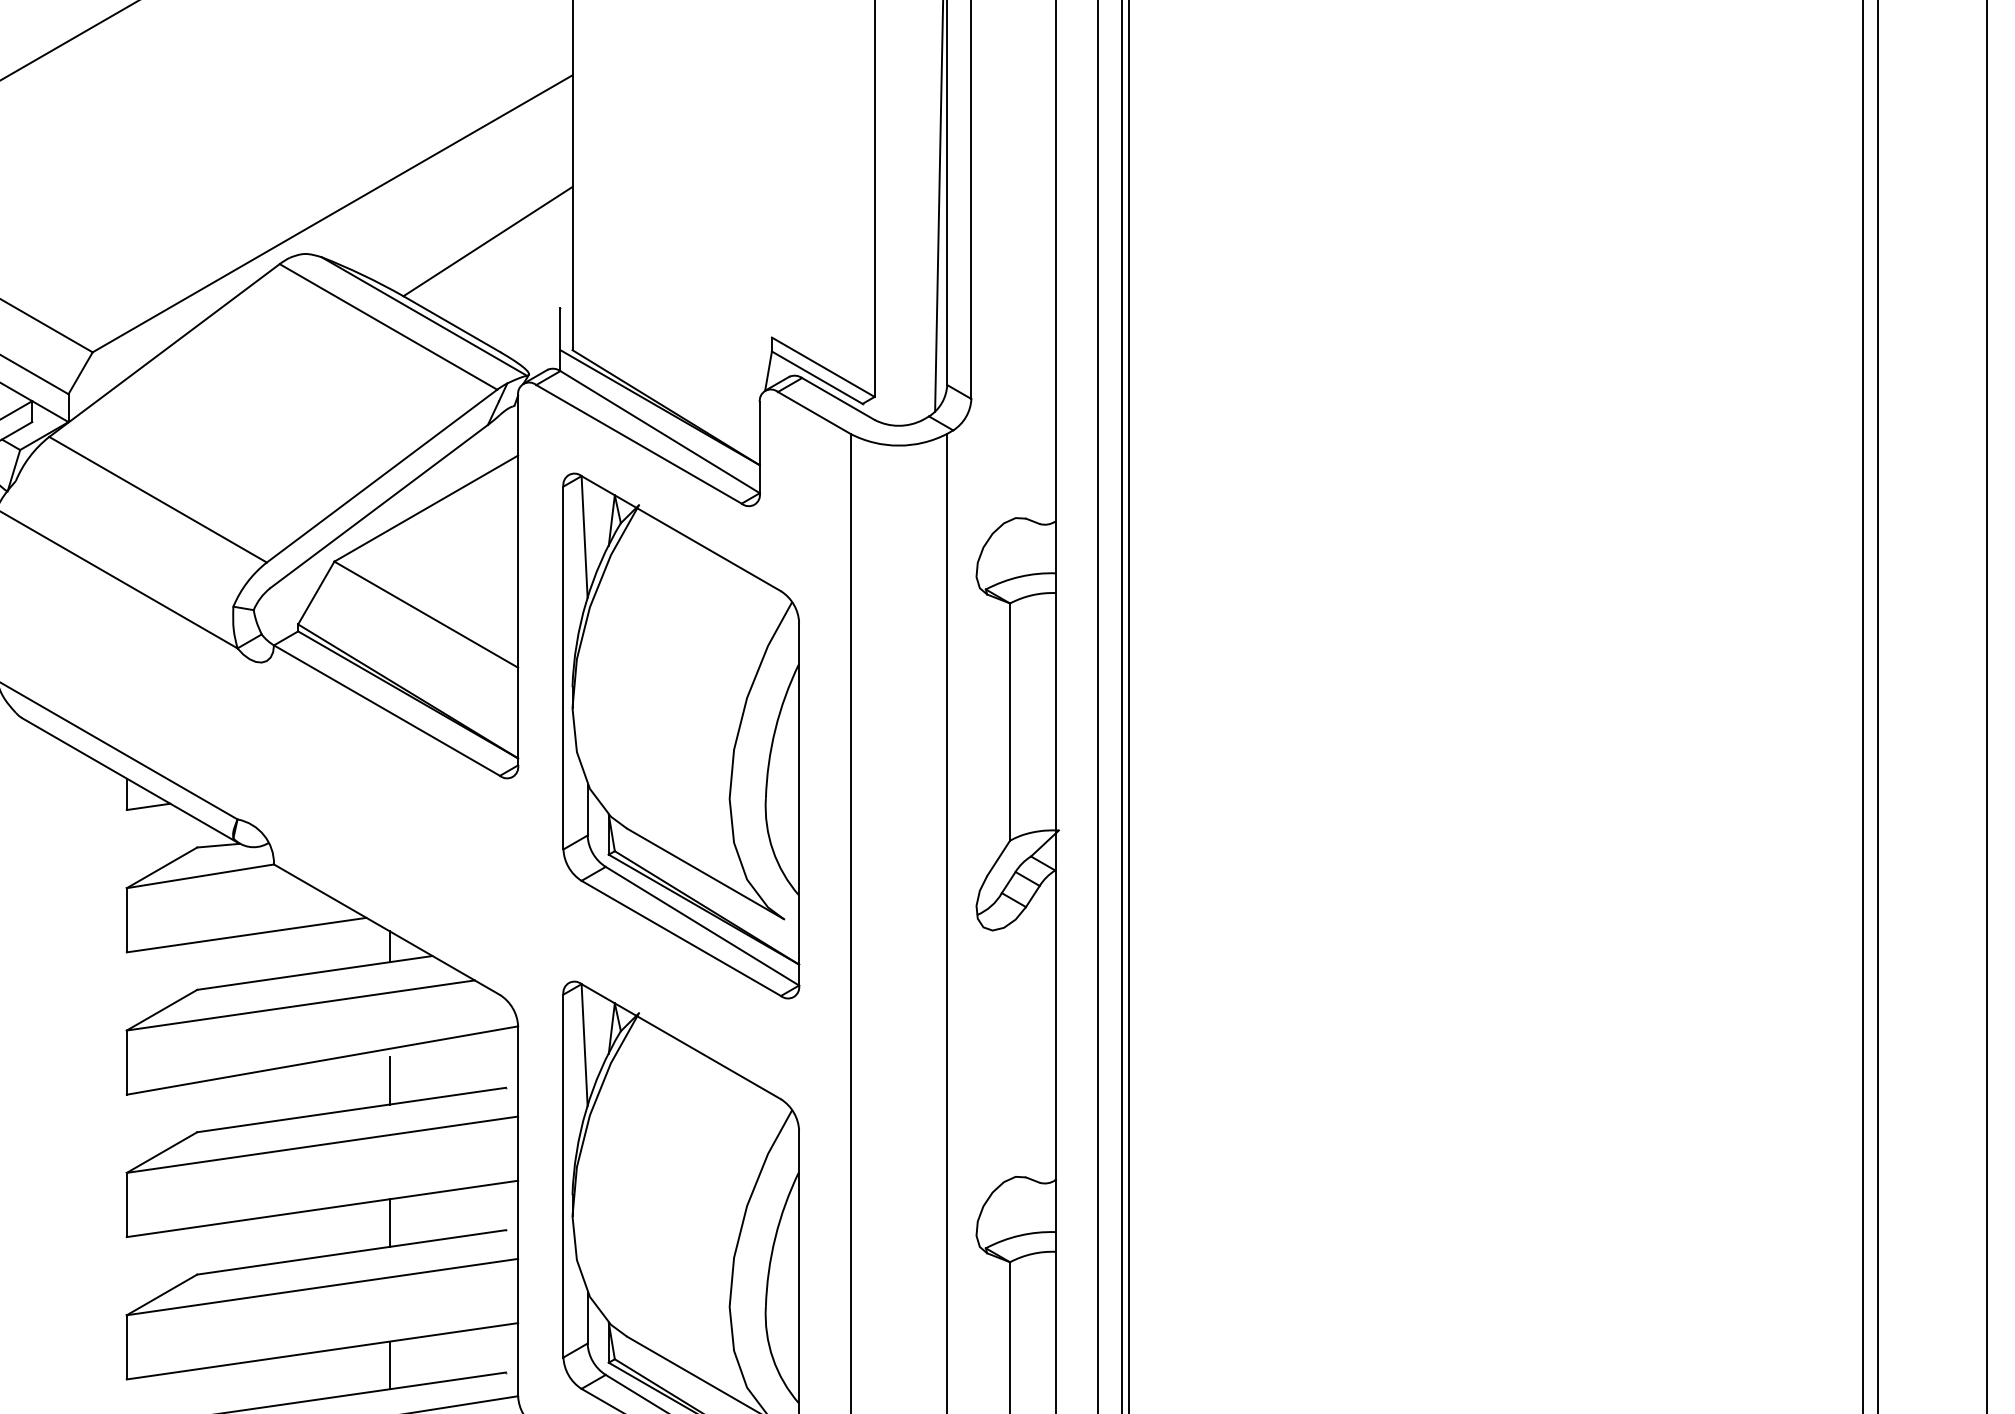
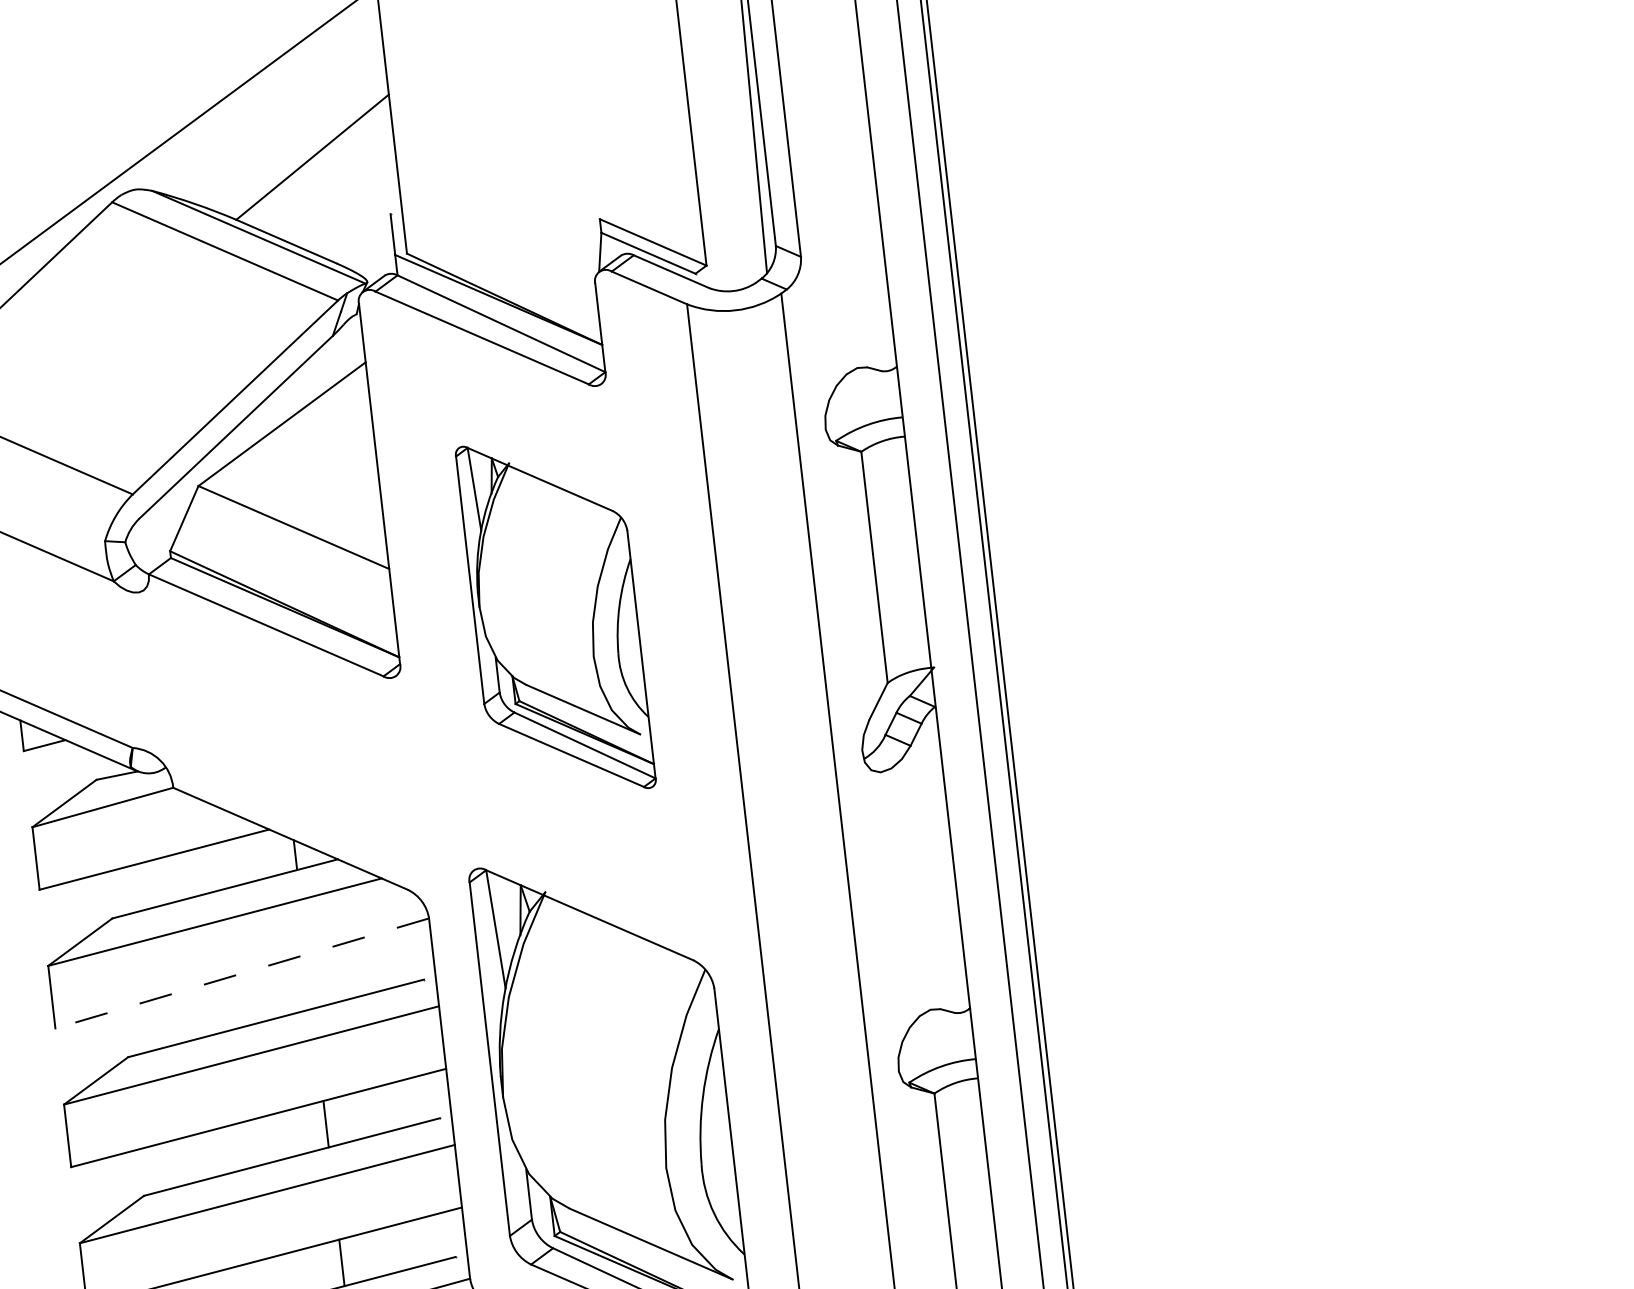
part: (681, 735) -> (555, 616), size x0.7
line: (322, 1060) -> (242, 973), solid -> dashed
line: (390, 1080) -> (310, 985), removed

